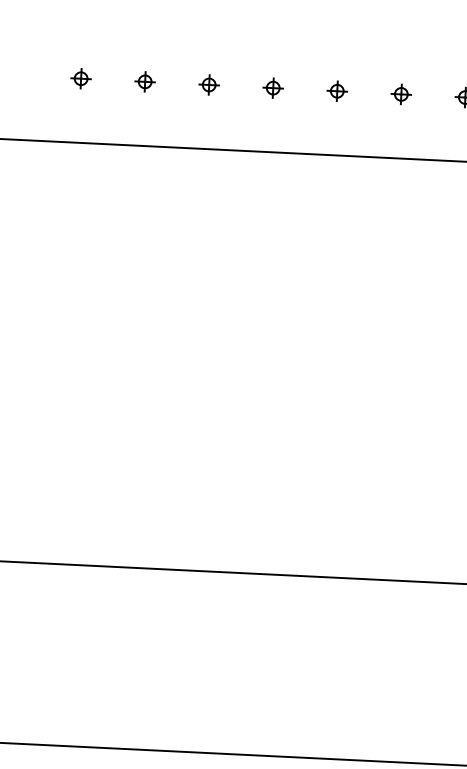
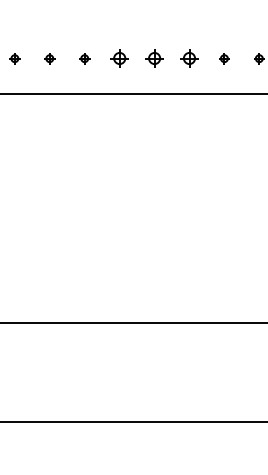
part: (273, 87) -> (119, 58), size x1.6
part: (337, 90) -> (154, 58), size x1.6
part: (401, 94) -> (189, 58), size x1.6

